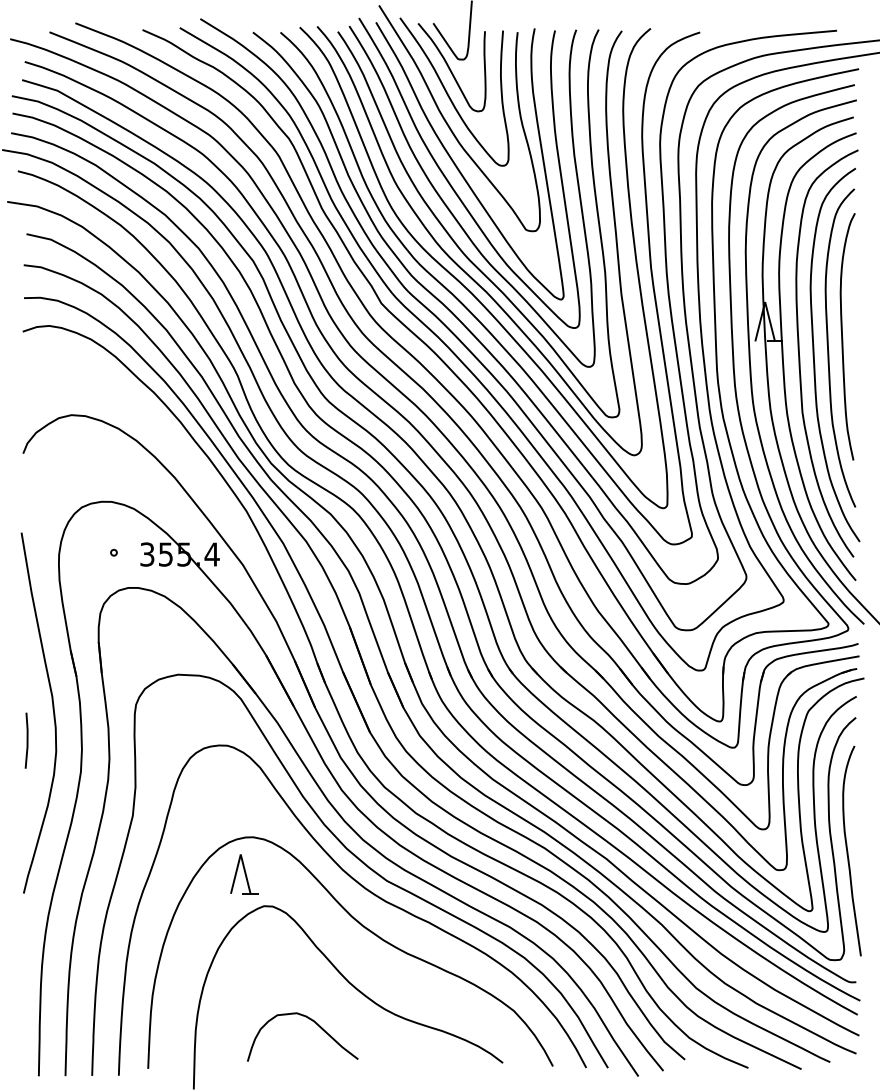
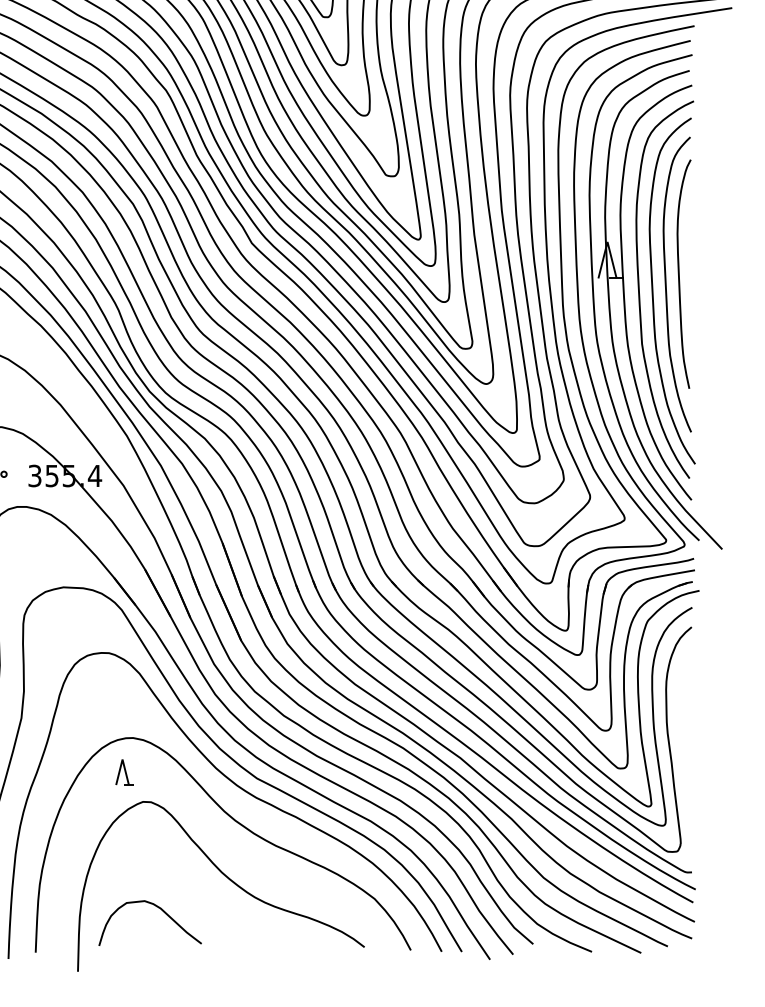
curve: (848, 851) -> (684, 751), removed
part: (244, 874) -> (124, 772), size x0.7
curve: (313, 1022) -> (160, 909), moved

